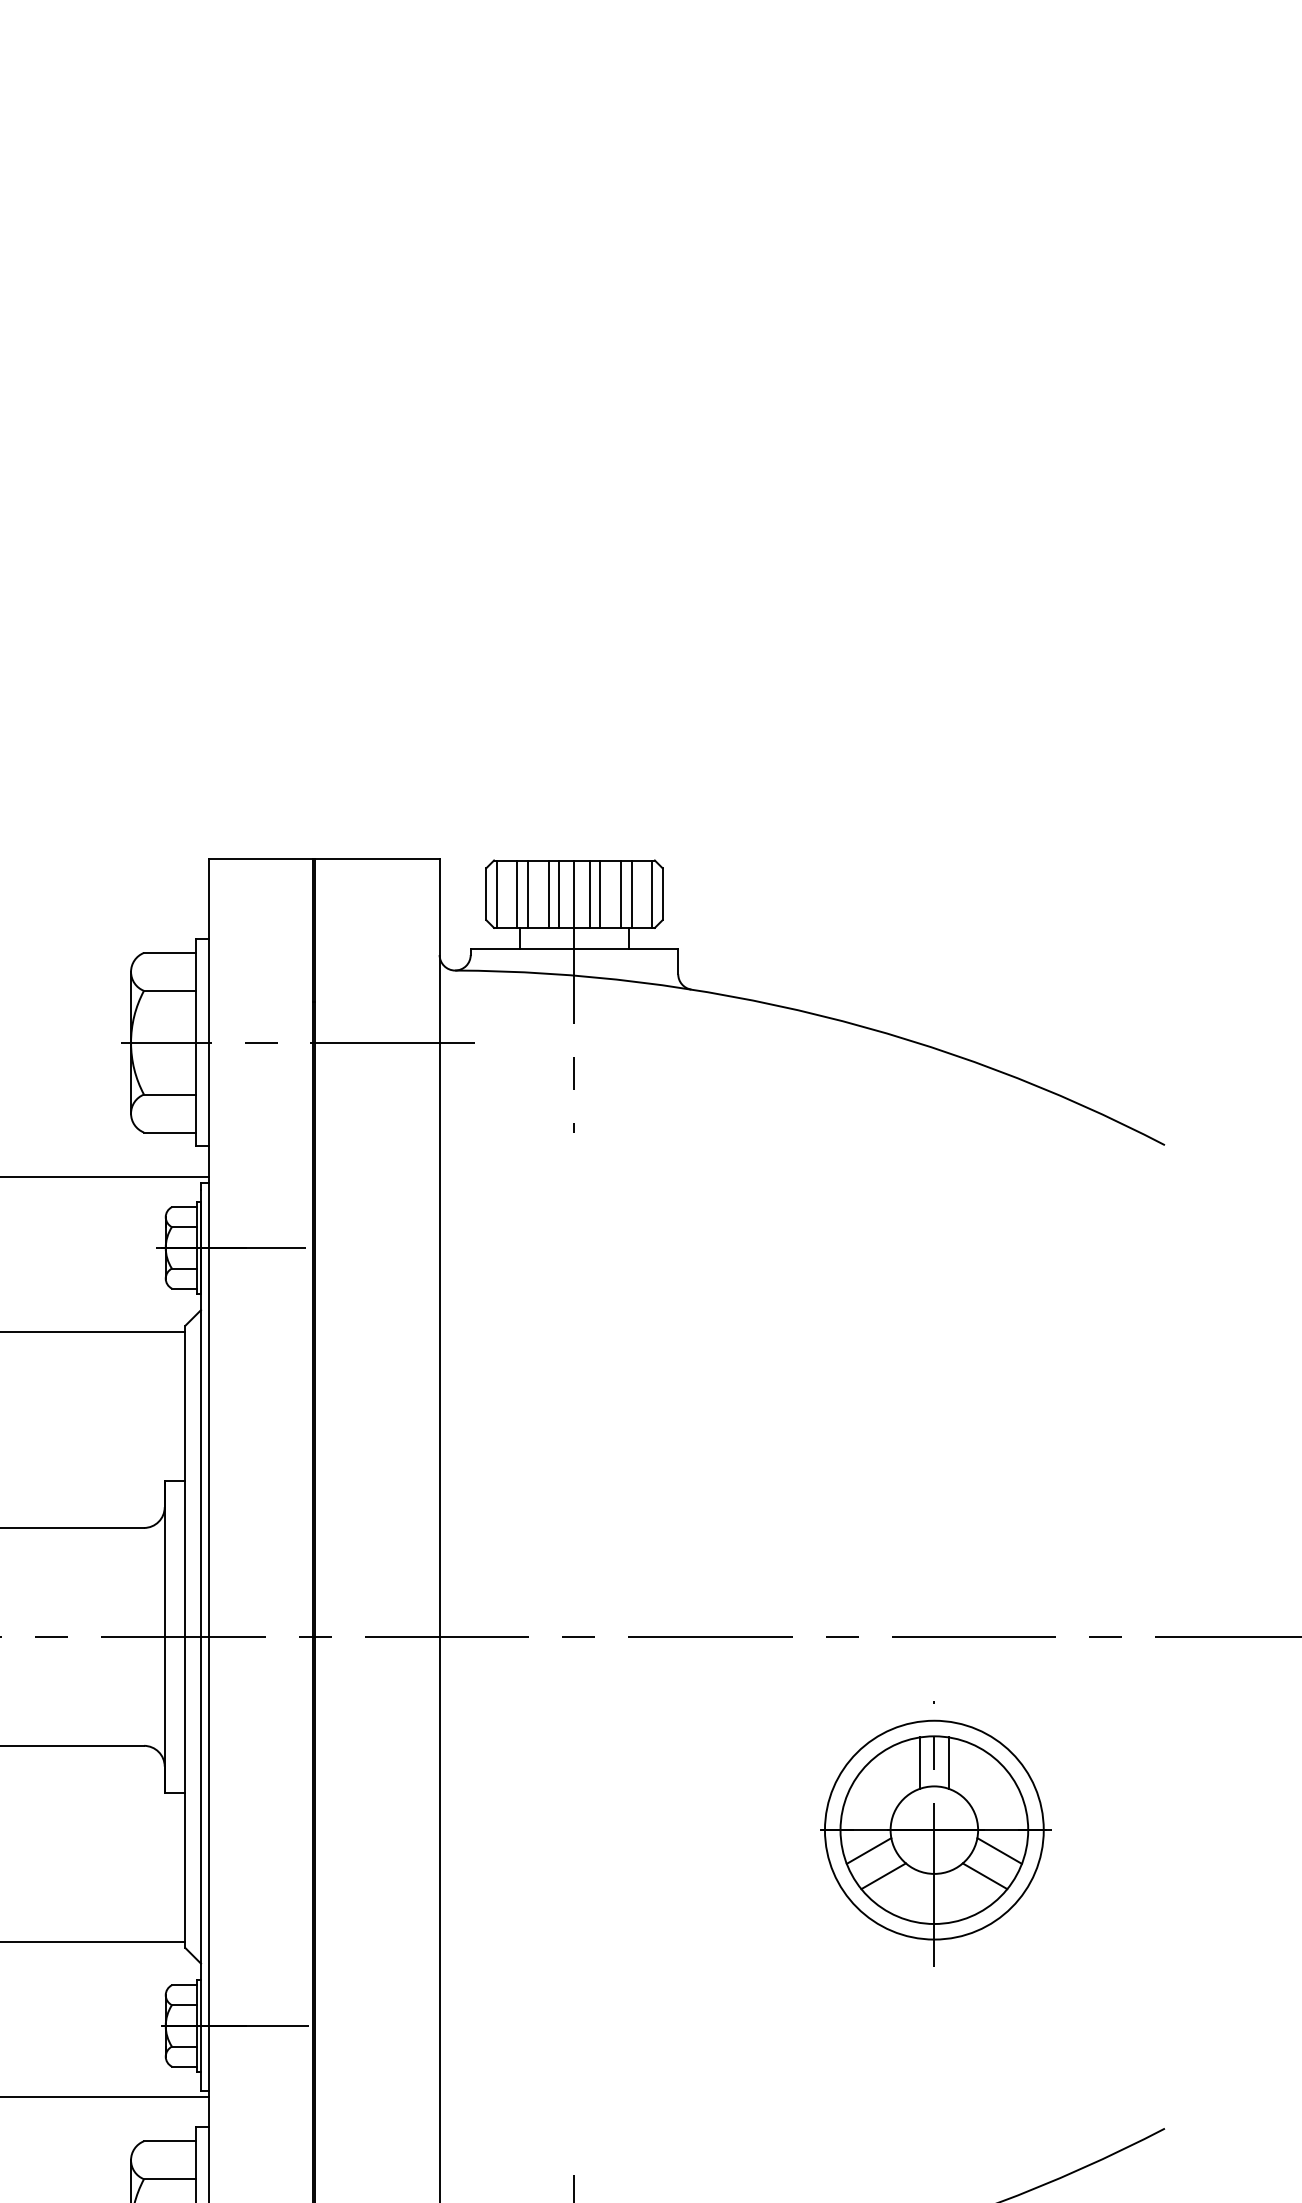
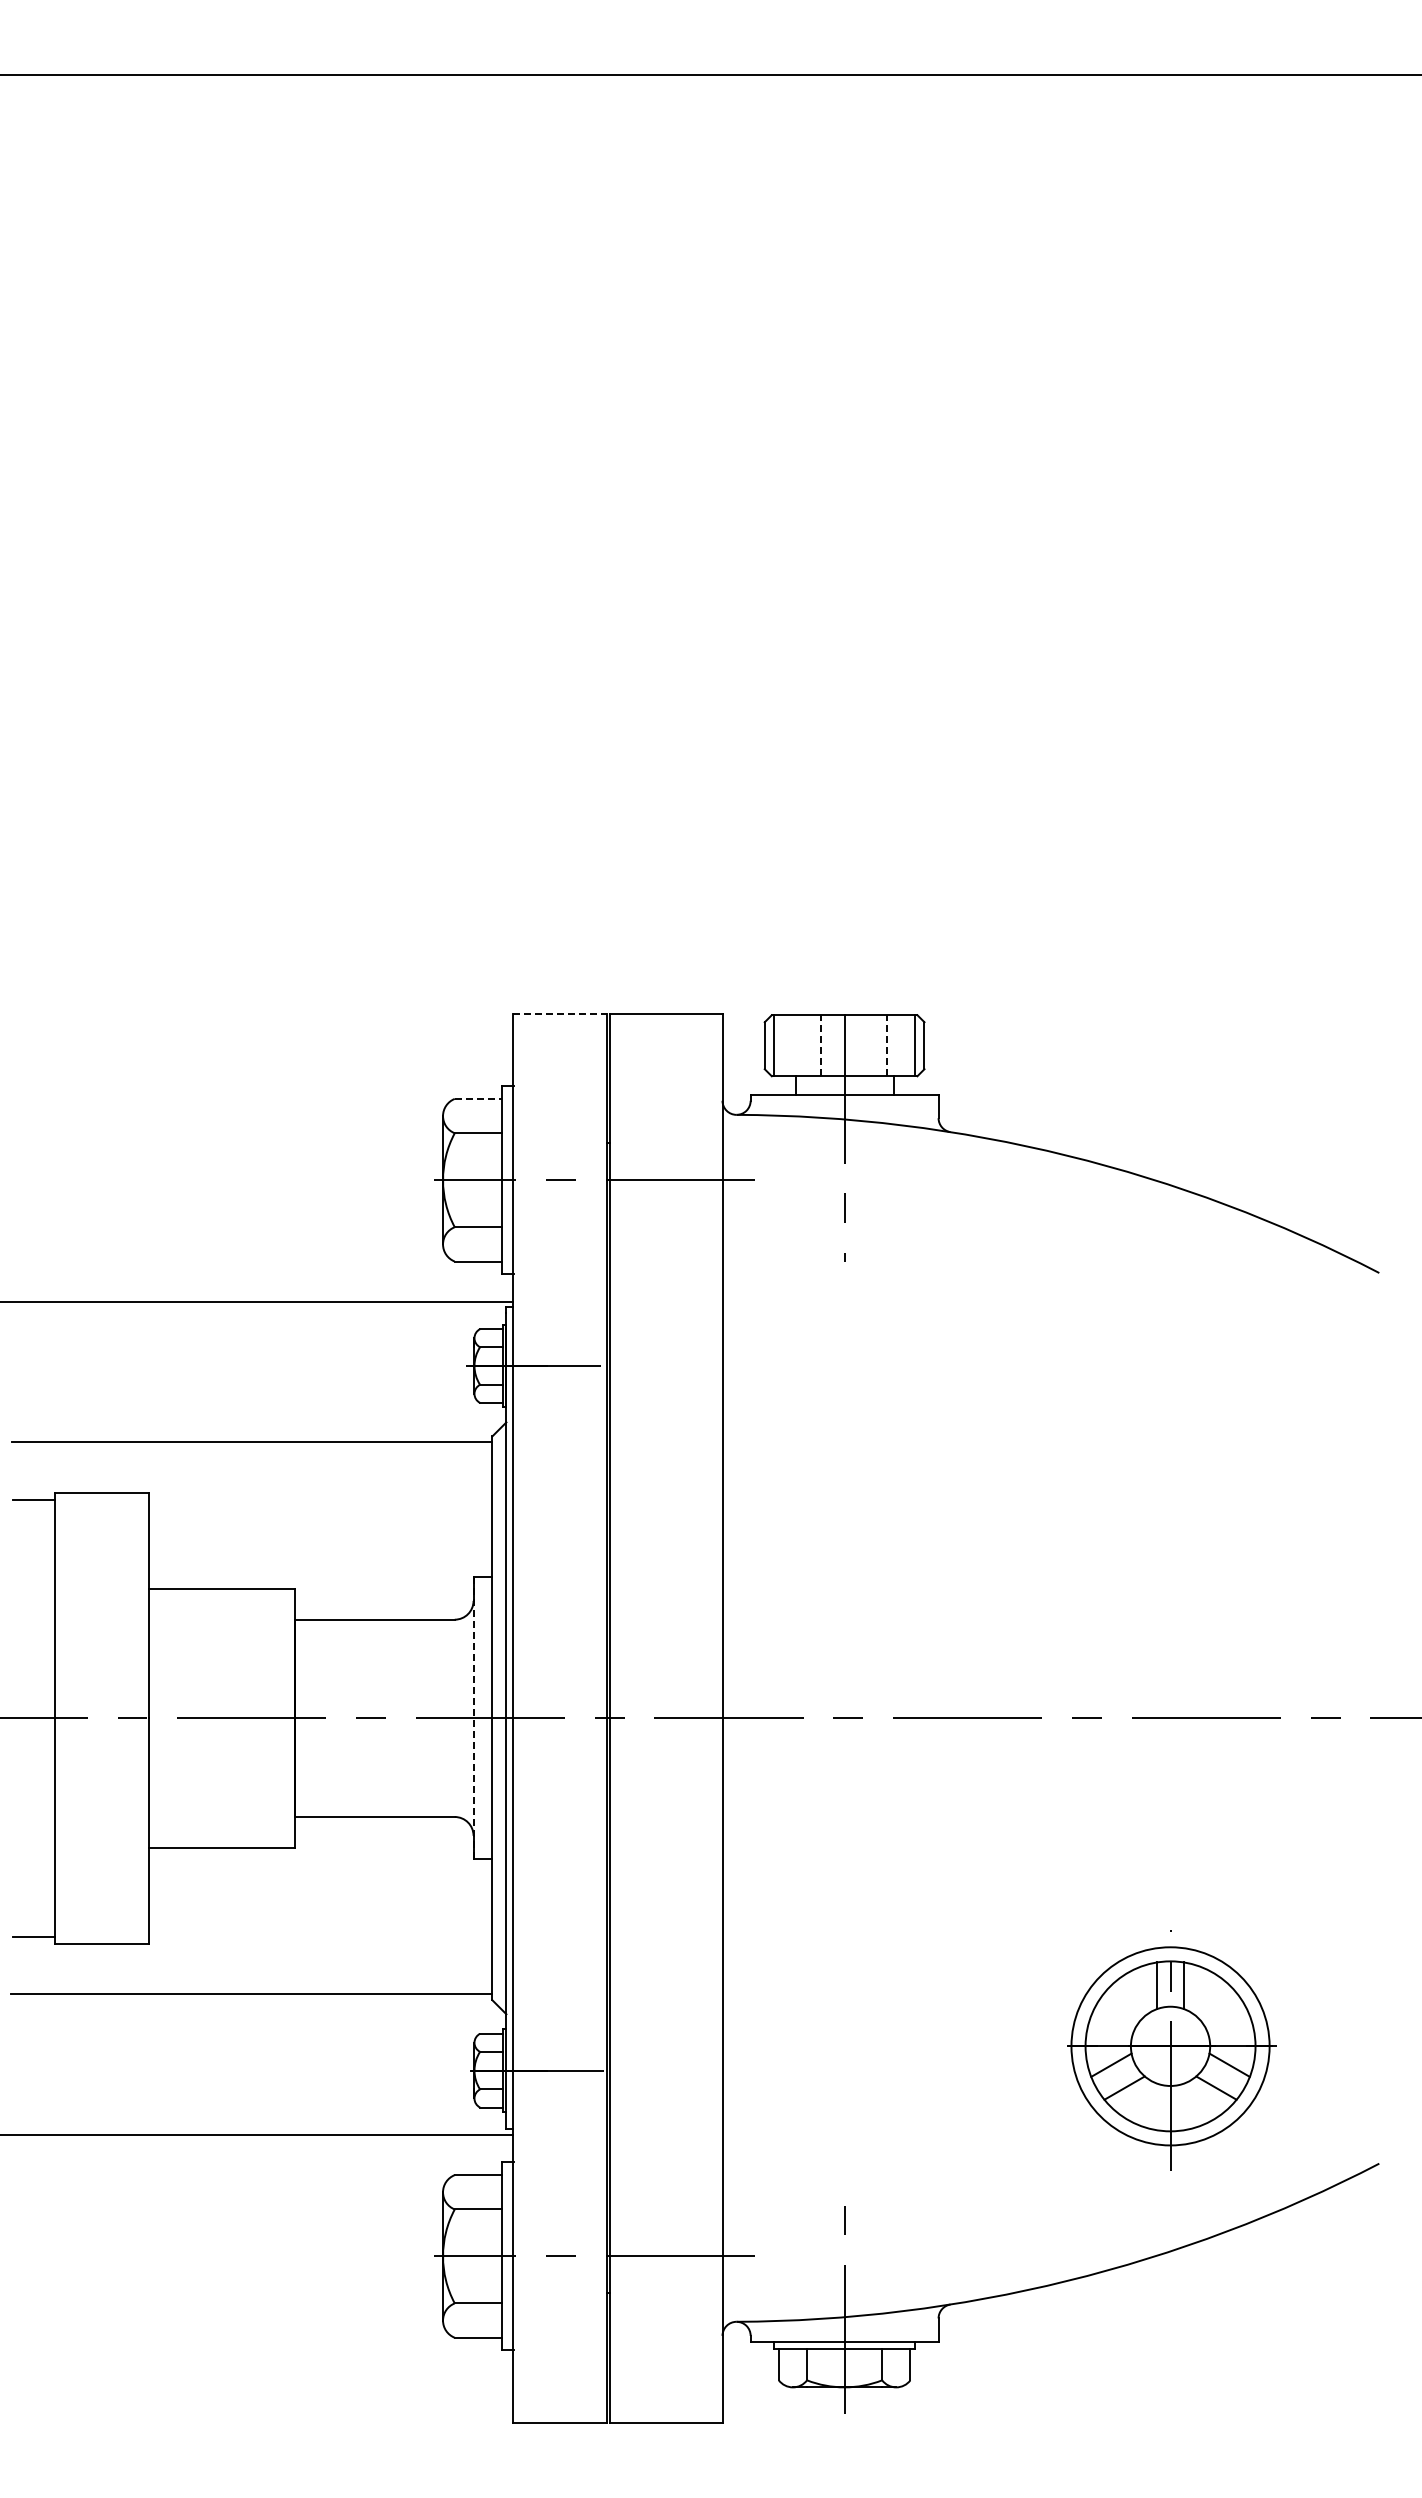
line: (260, 858) -> (560, 1013), solid -> dashed
line: (516, 893) -> (792, 1045), removed
line: (527, 893) -> (802, 1045), removed
line: (548, 893) -> (821, 1045), solid -> dashed
line: (558, 893) -> (830, 1045), removed
line: (589, 893) -> (858, 1045), removed
line: (600, 893) -> (868, 1045), removed
line: (620, 893) -> (886, 1045), solid -> dashed
line: (631, 893) -> (896, 1045), removed
line: (170, 952) -> (478, 1098), solid -> dashed
line: (164, 1637) -> (473, 1718), solid -> dashed
part: (935, 1834) -> (1171, 2050), moved

